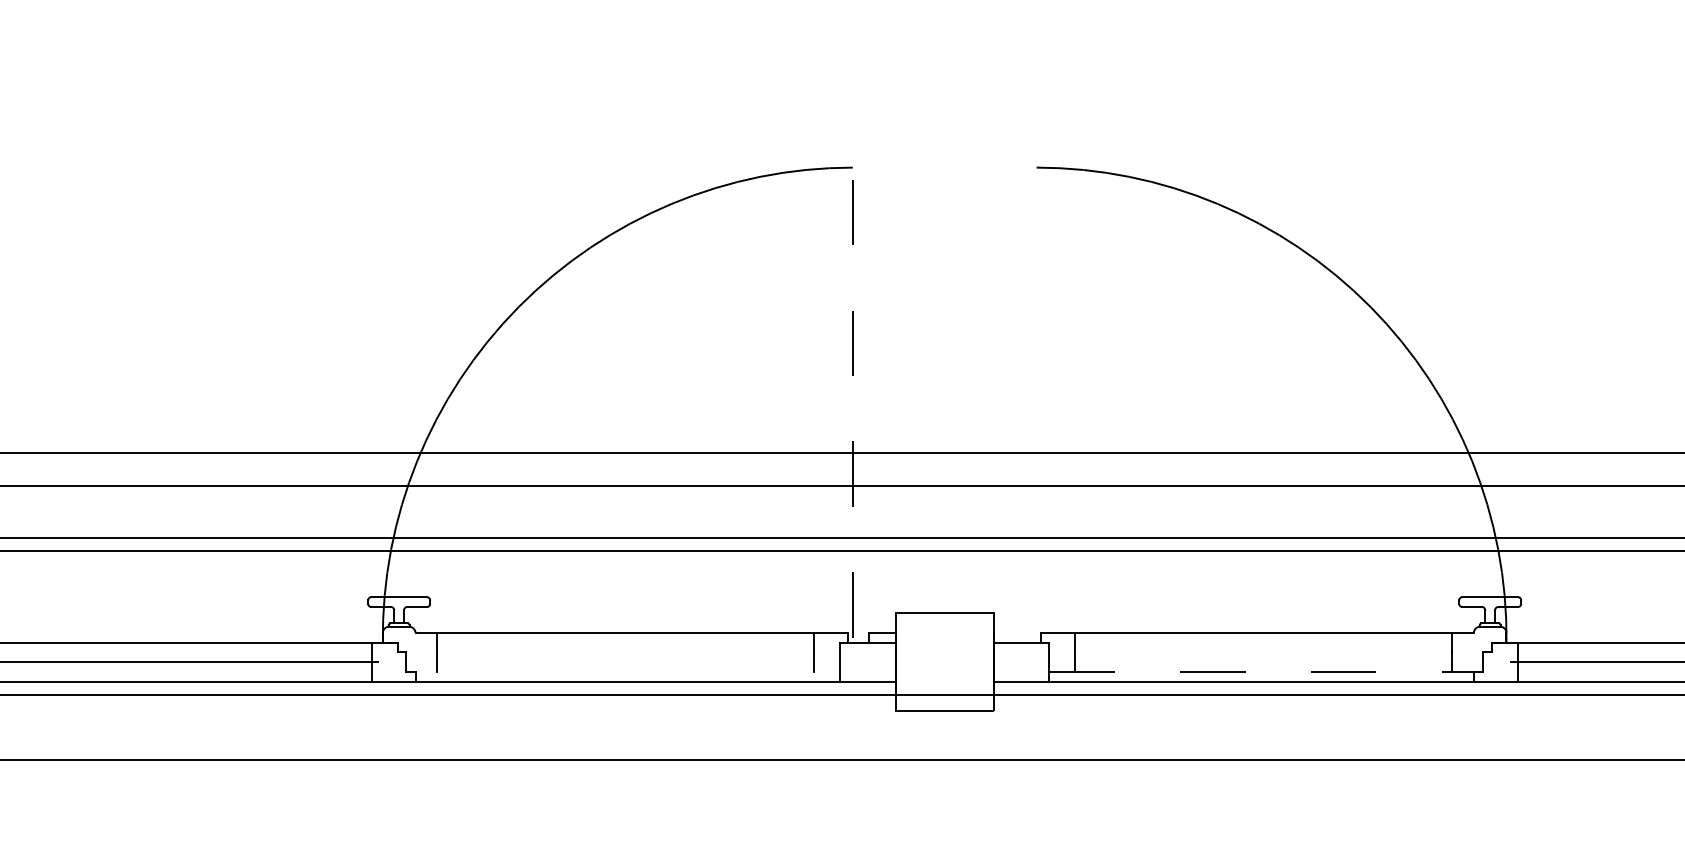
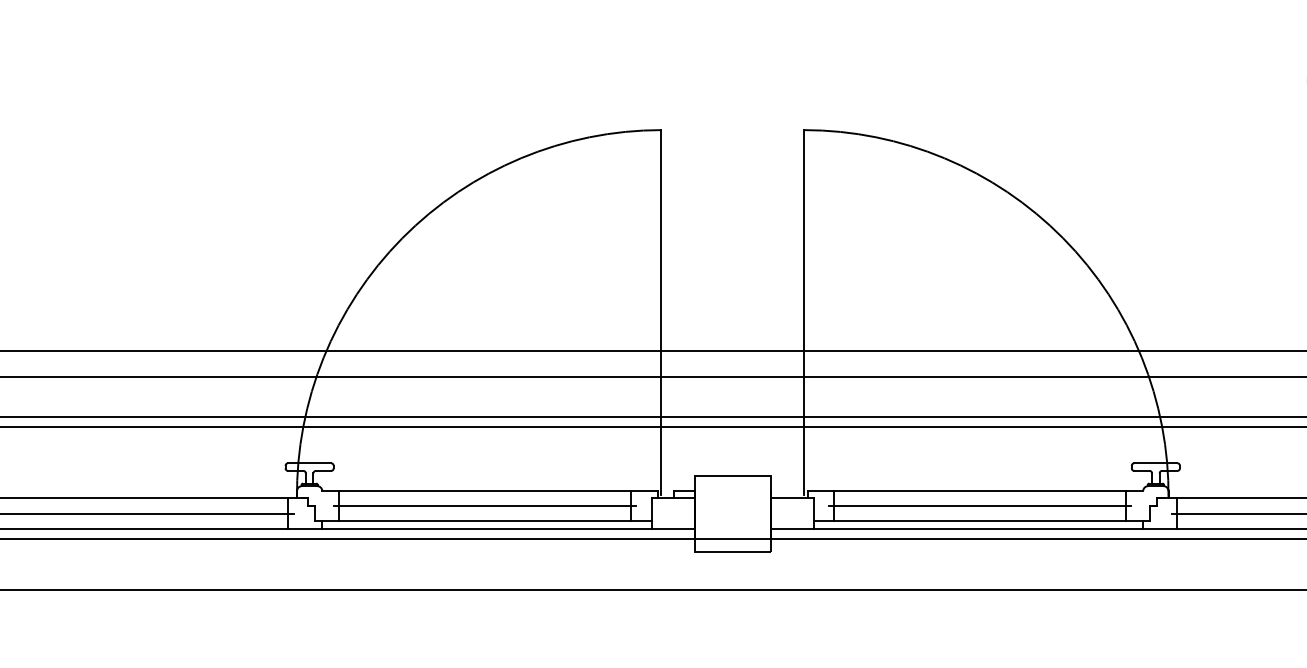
line: (852, 401) -> (661, 311), dashed -> solid
line: (1037, 402) -> (804, 312), added
line: (625, 652) -> (485, 506), added
line: (1264, 652) -> (980, 506), added
line: (627, 672) -> (486, 521), added
line: (1261, 672) -> (978, 521), dashed -> solid

